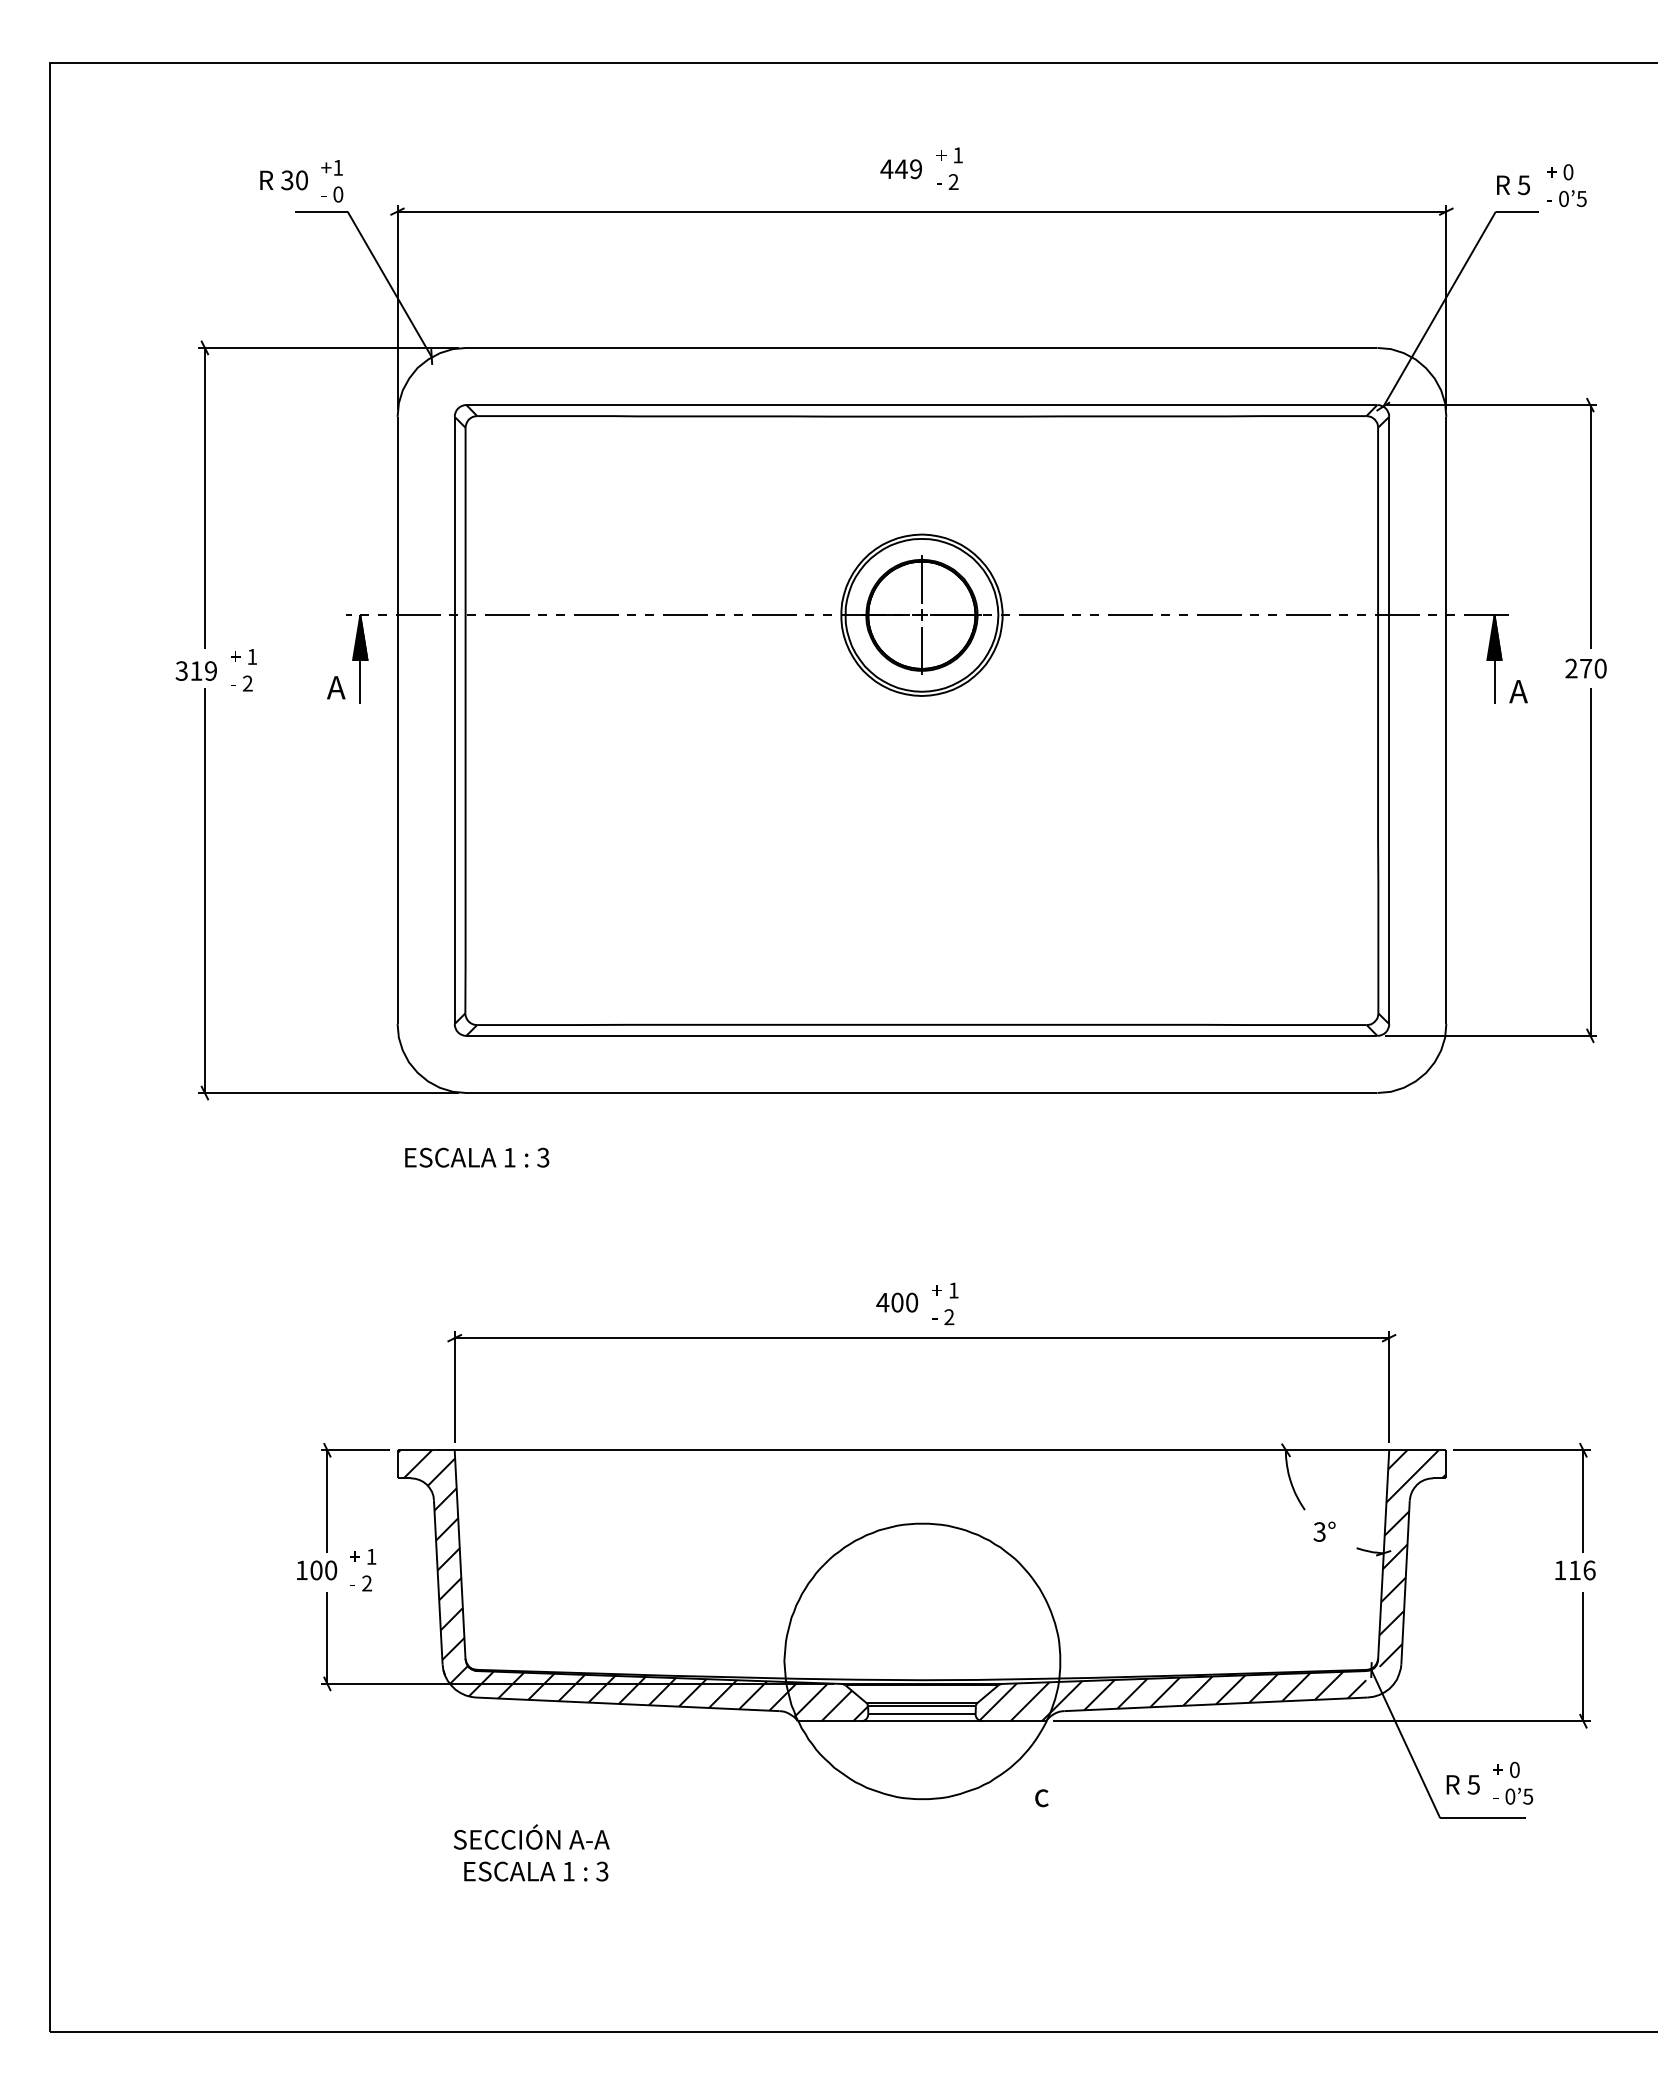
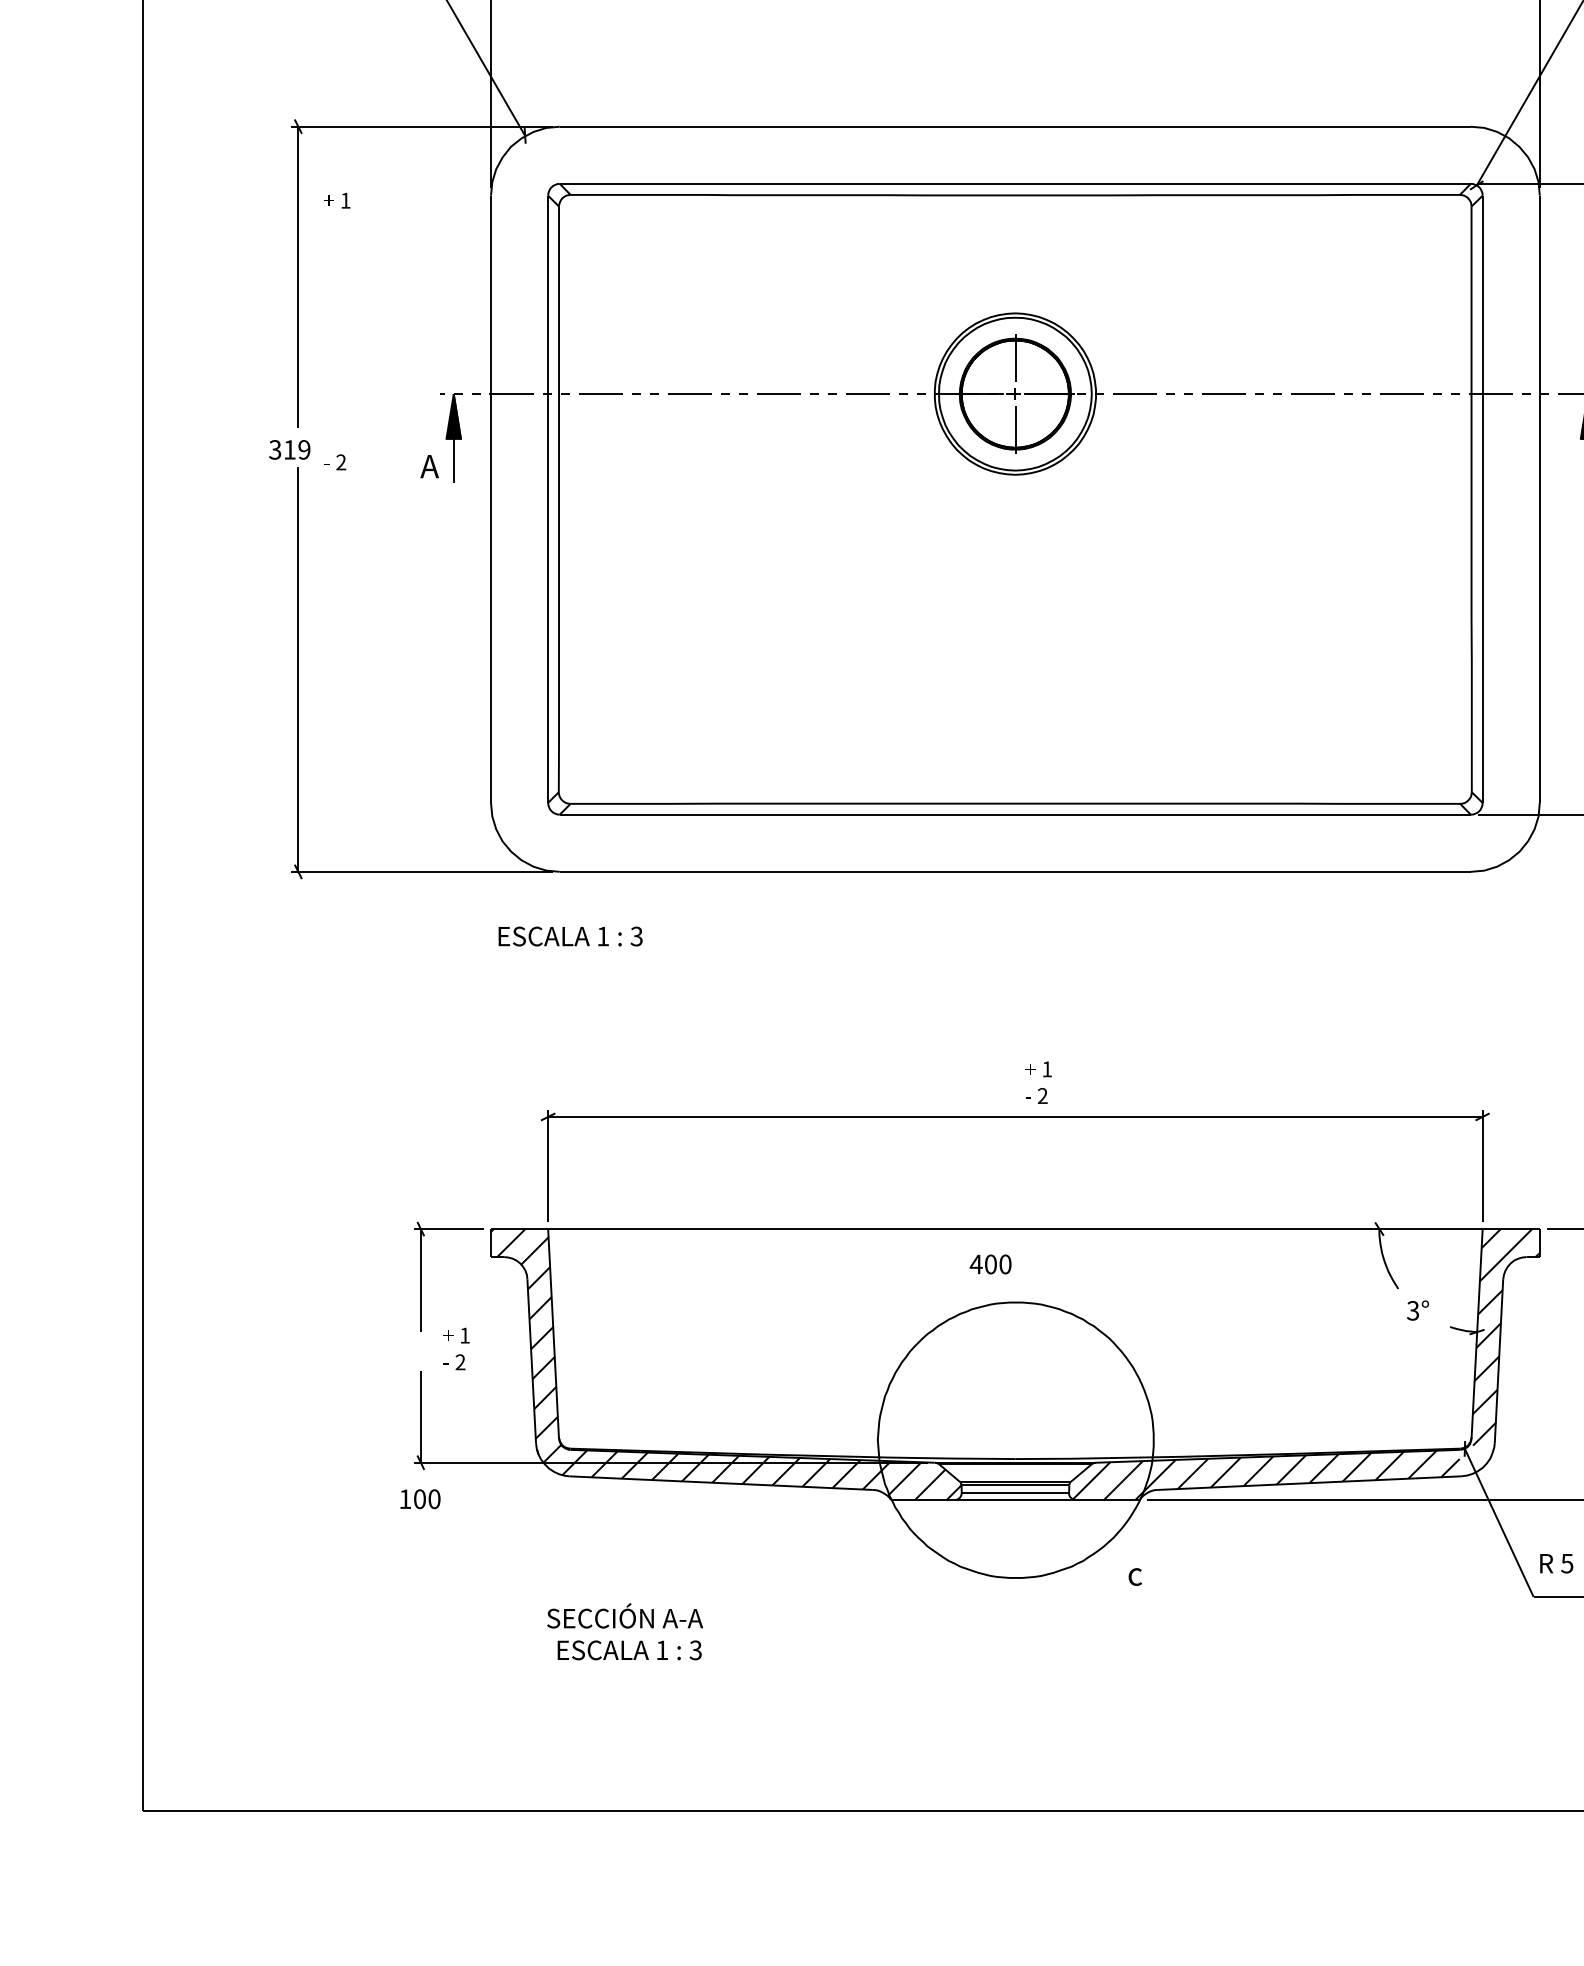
text: (243, 656) -> (336, 200), moved
text: (897, 1302) -> (990, 1264), moved
text: (317, 1570) -> (420, 1499), moved

